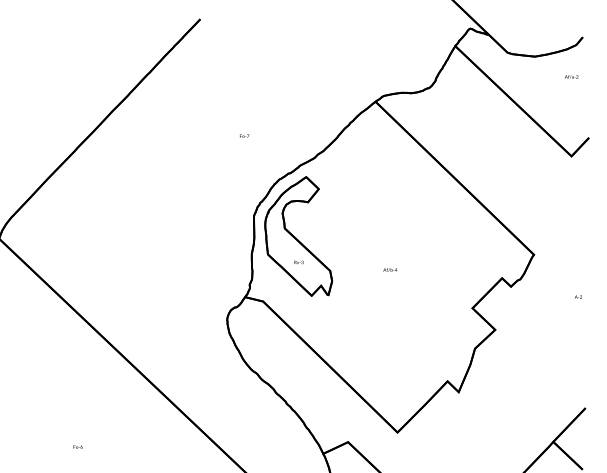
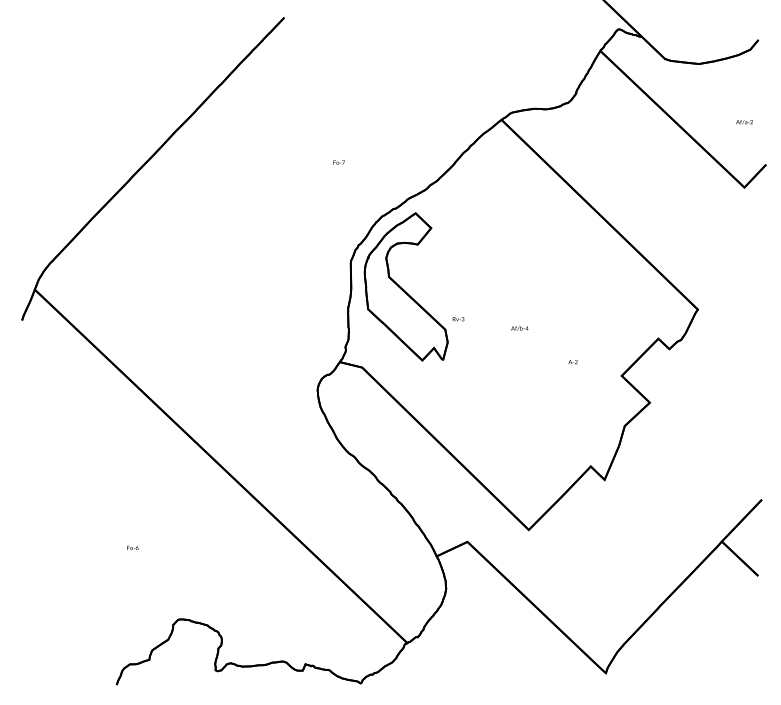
text: (571, 77) -> (744, 122), moved
text: (298, 262) -> (458, 319), moved
text: (578, 297) -> (572, 362), moved

